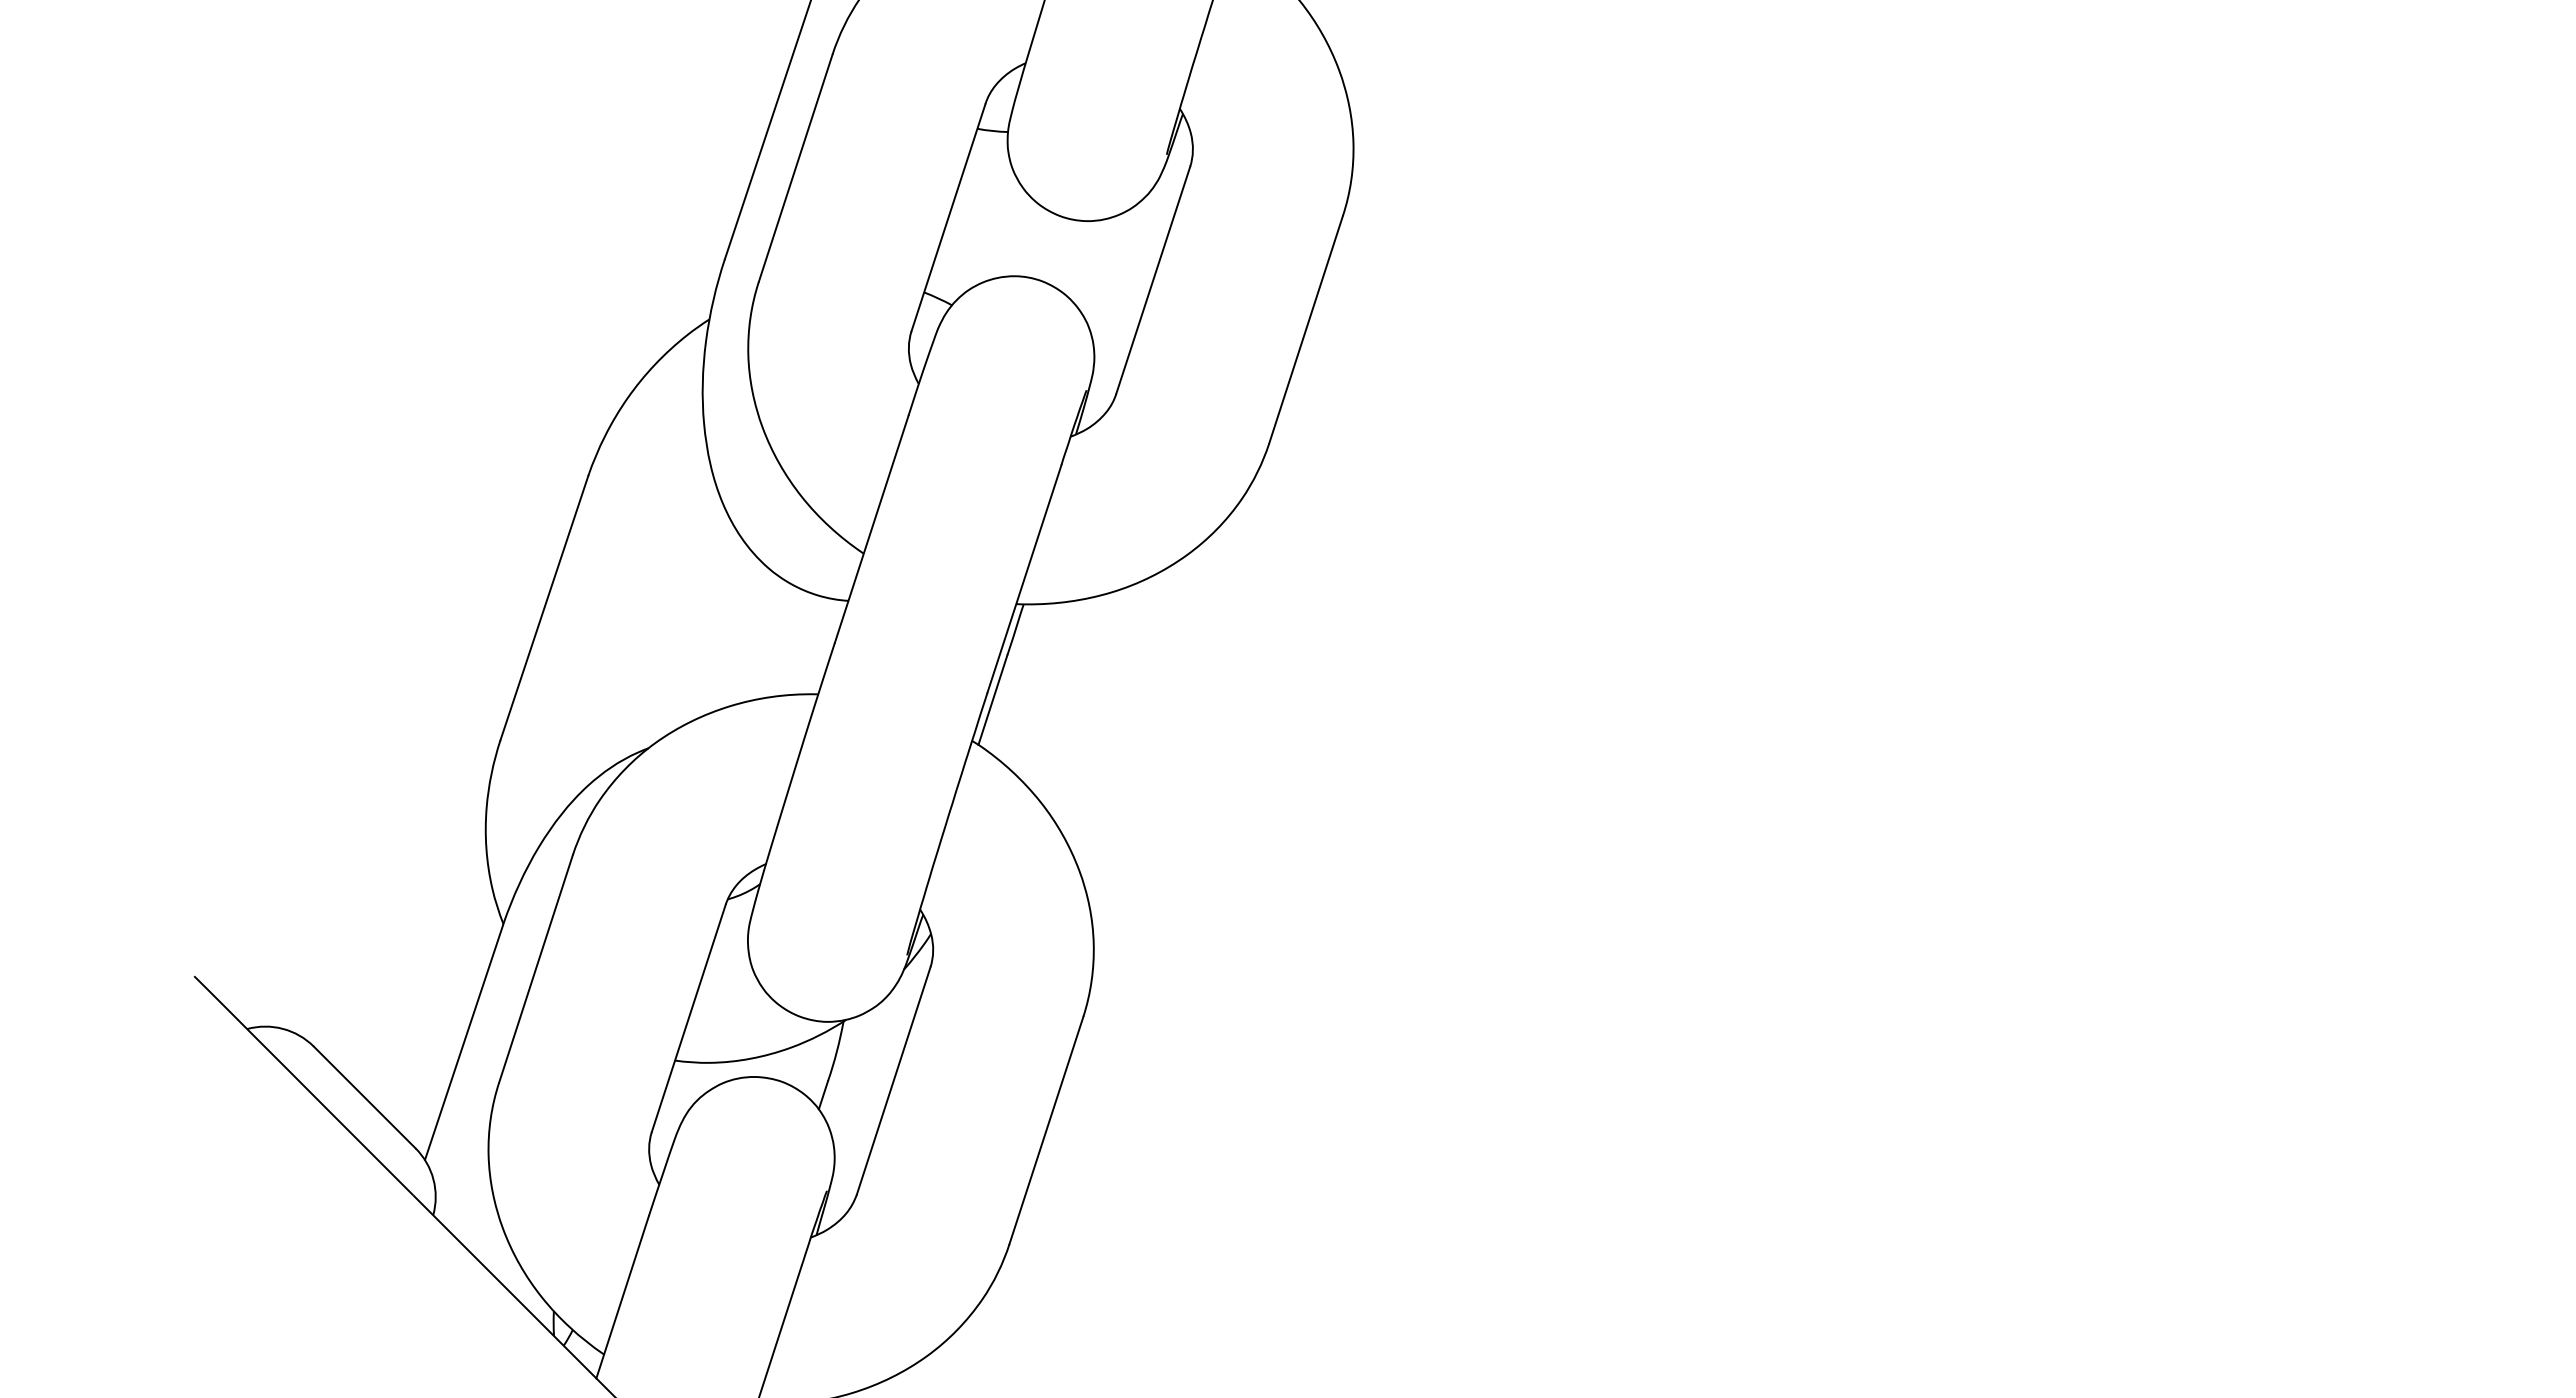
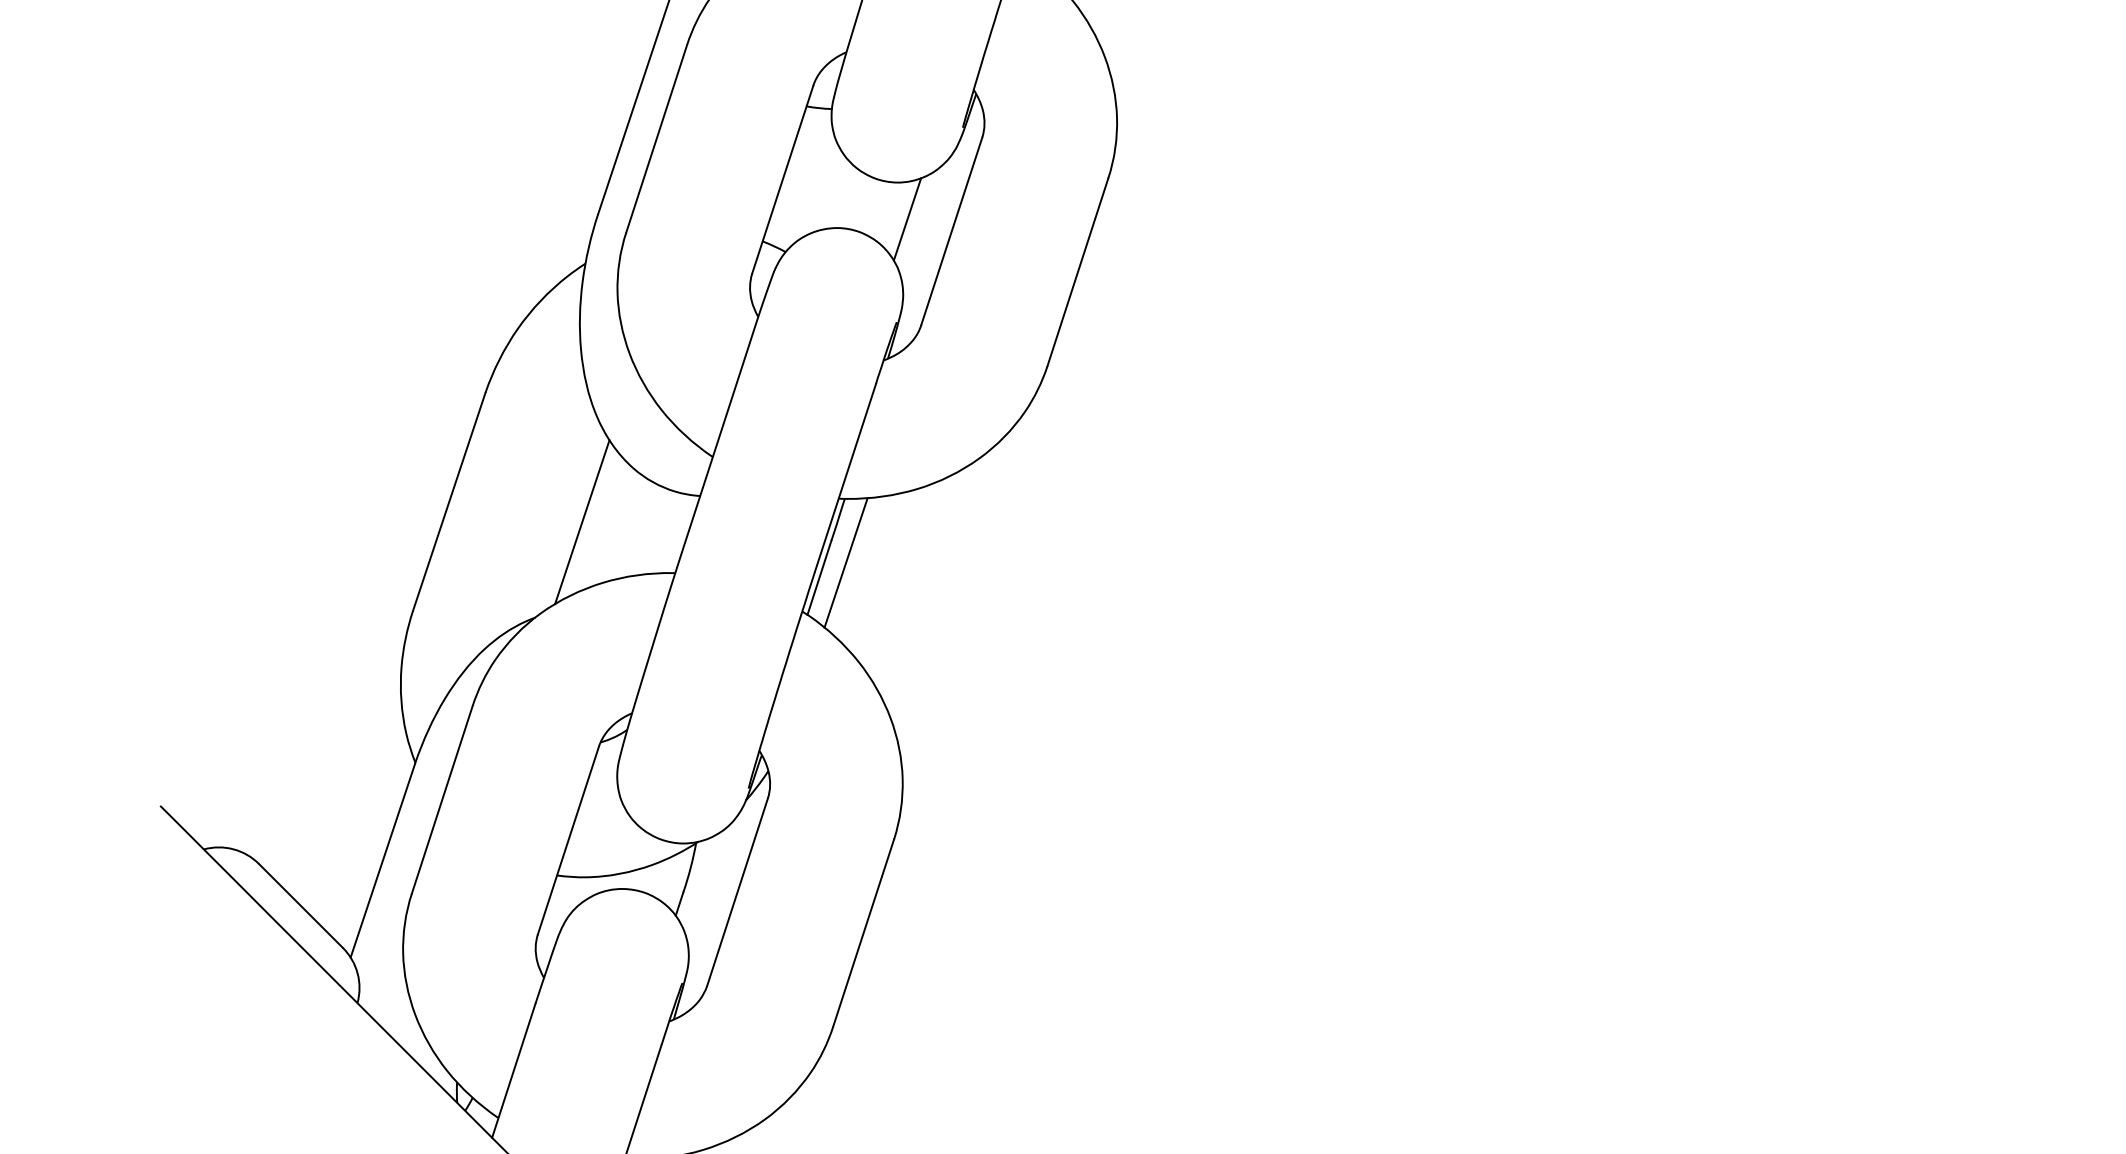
line: (1099, 265) -> (907, 219), added
line: (705, 632) -> (582, 522), added
line: (1025, 681) -> (846, 562), added

